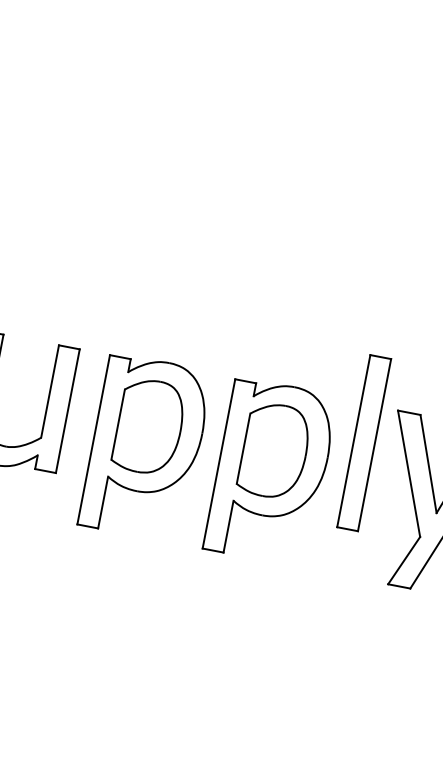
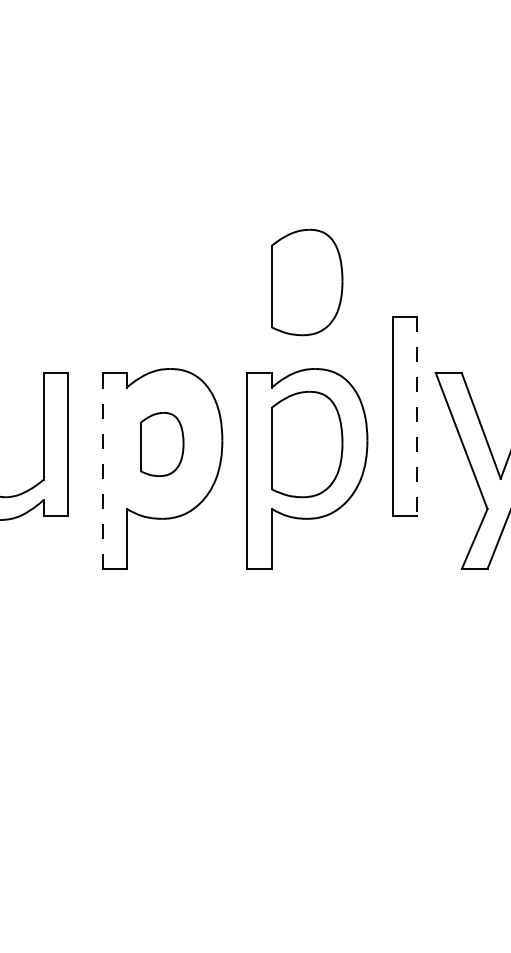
part: (302, 311) -> (307, 282), added
part: (149, 427) -> (162, 444), size x0.6
line: (93, 439) -> (102, 470), solid -> dashed
line: (374, 445) -> (416, 416), solid -> dashed

